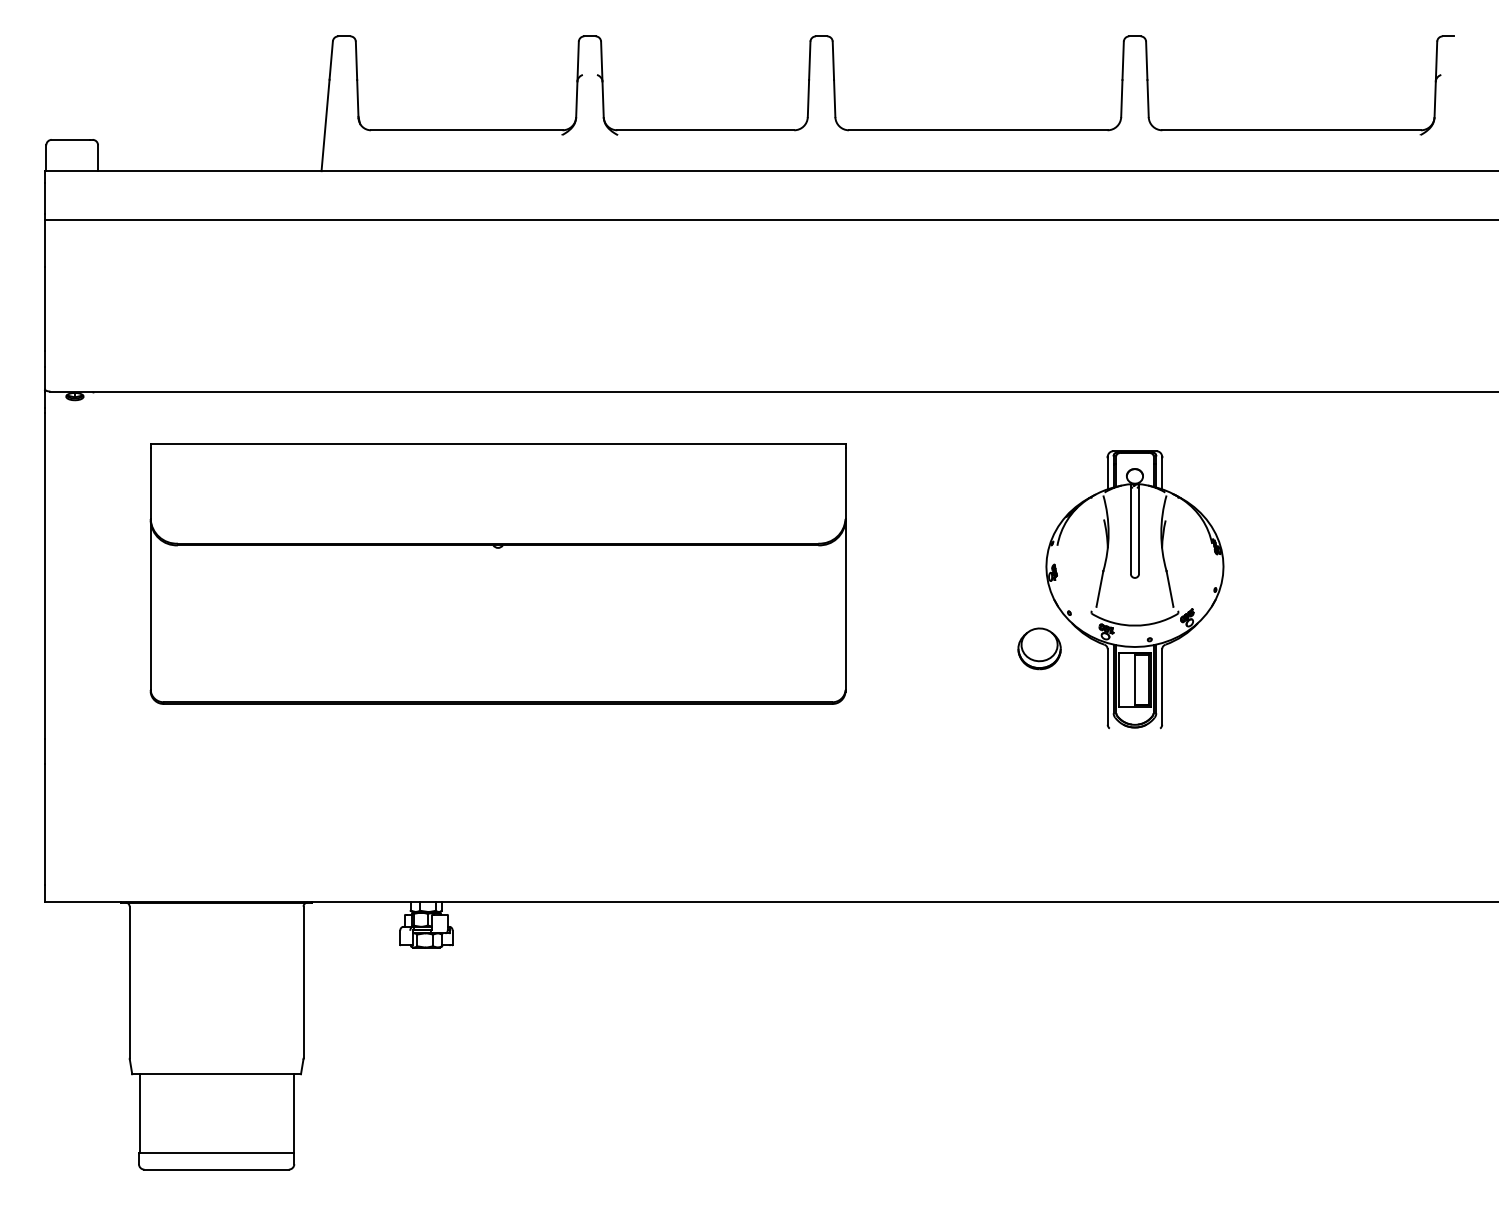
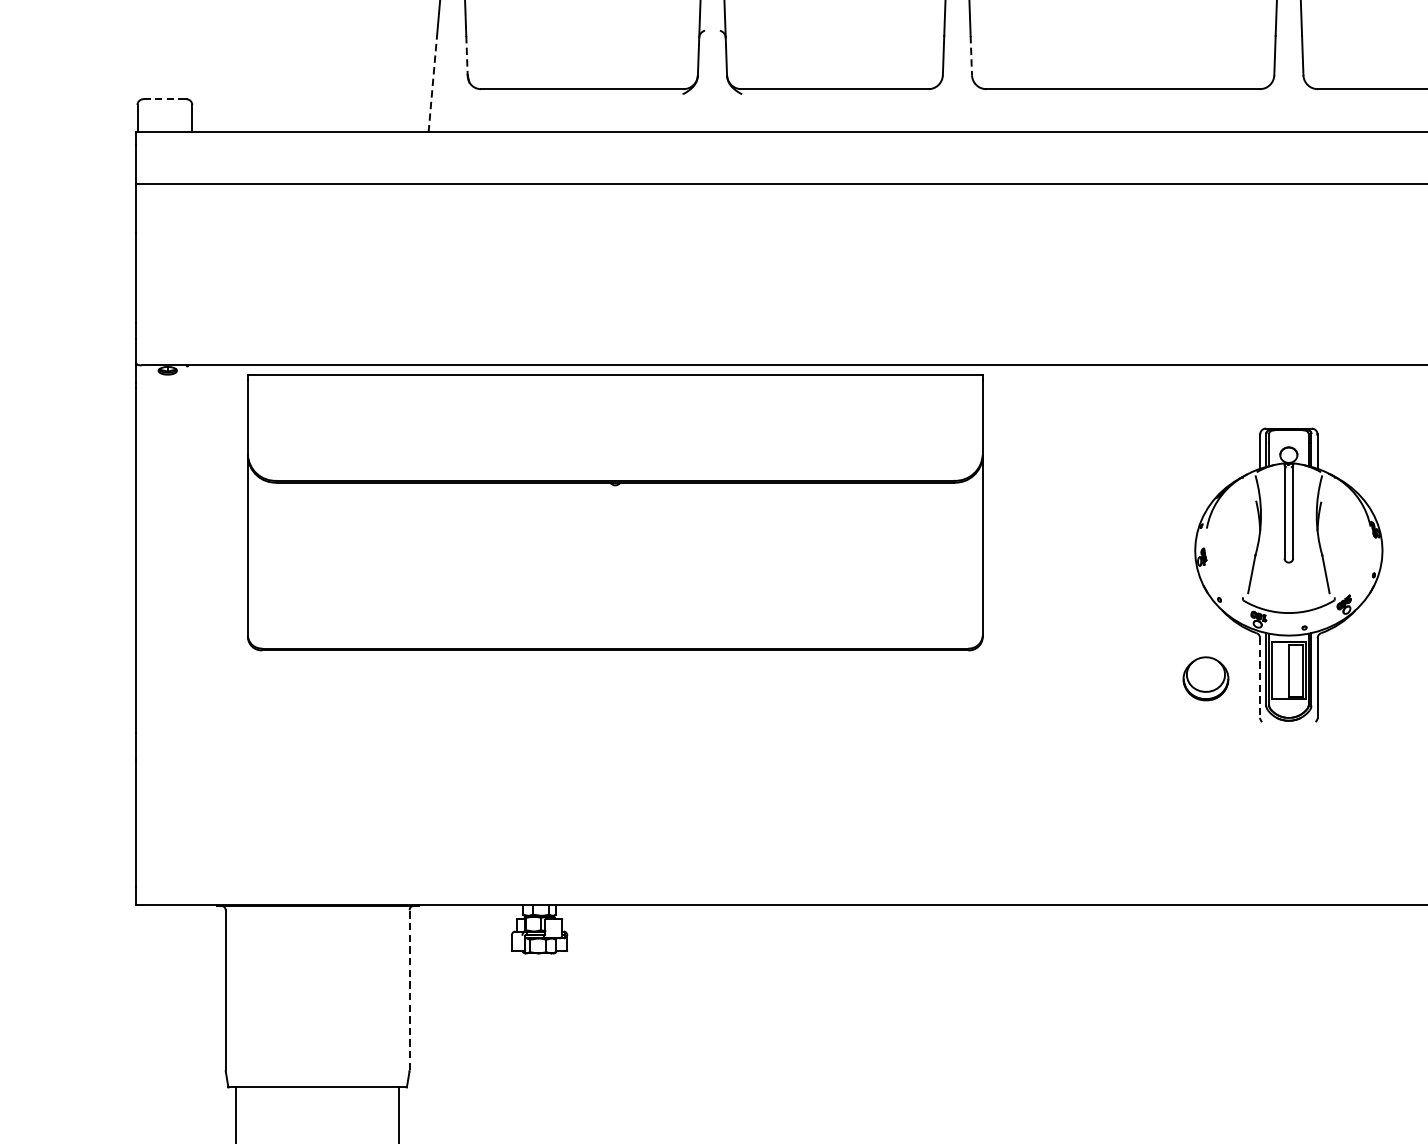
line: (834, 98) -> (971, 55), solid -> dashed
line: (357, 99) -> (466, 56), solid -> dashed
line: (325, 125) -> (432, 84), solid -> dashed
line: (70, 139) -> (163, 98), solid -> dashed
part: (497, 573) -> (614, 512), moved
part: (1039, 648) -> (1205, 678), moved
line: (1107, 686) -> (1259, 677), solid -> dashed
line: (303, 982) -> (409, 990), solid -> dashed

